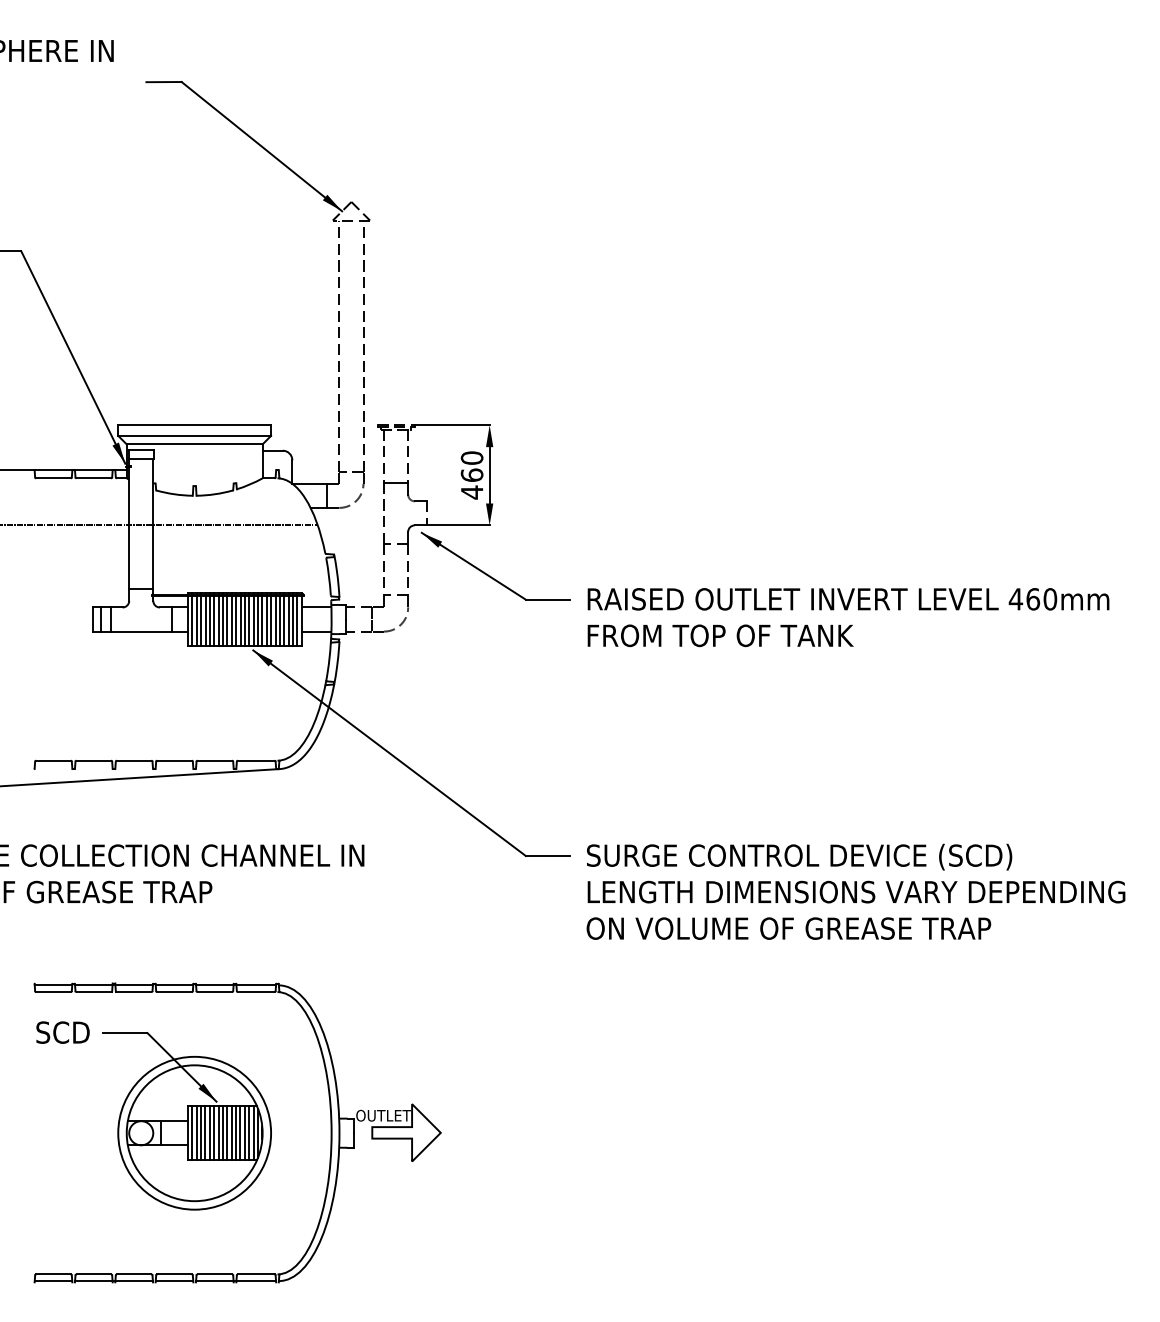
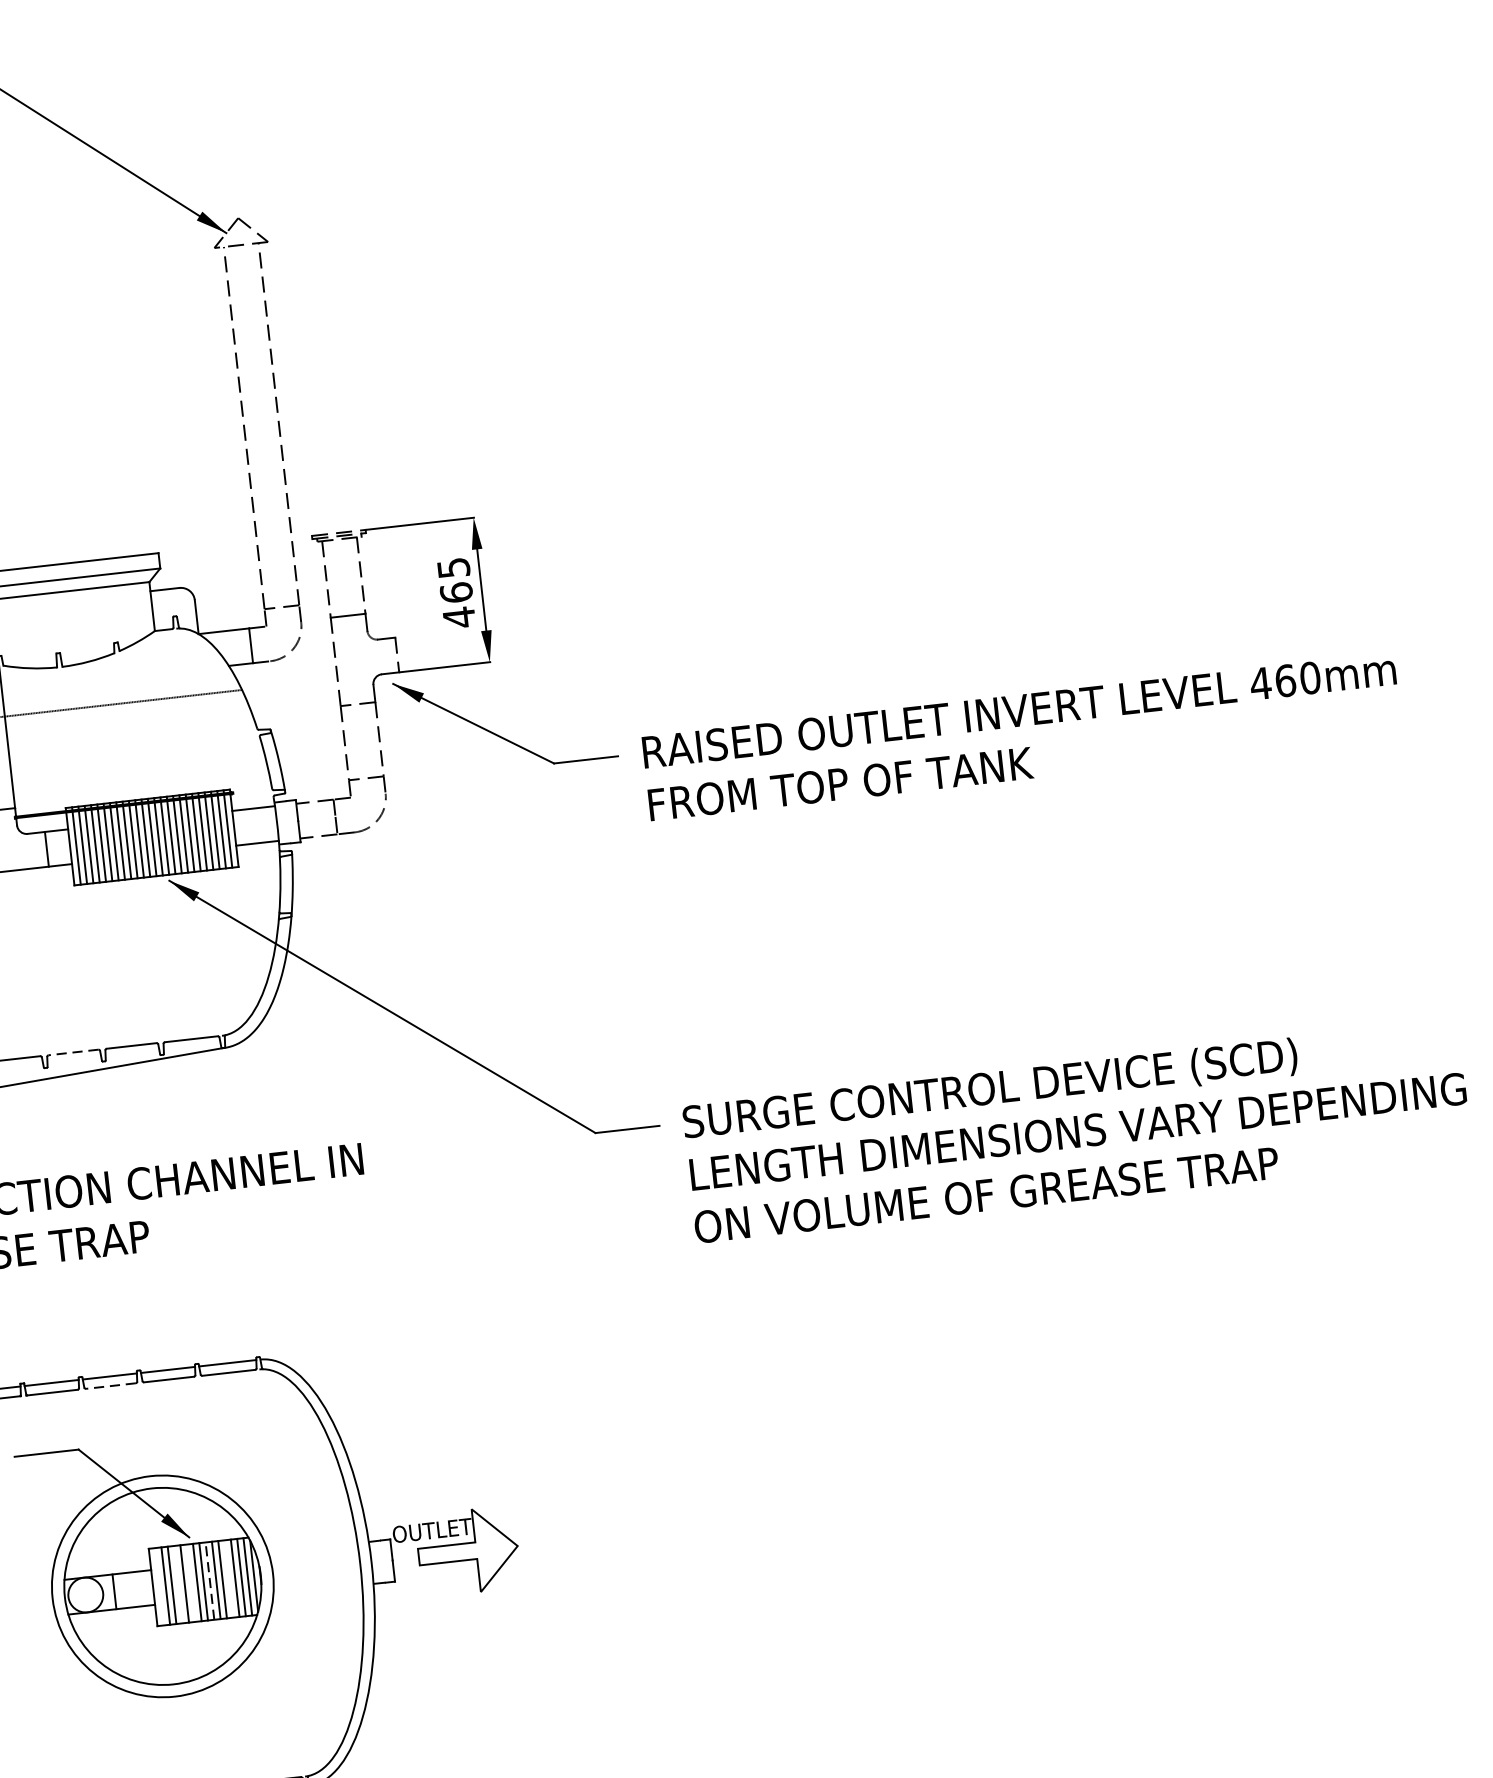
text: (471, 457) -> (452, 567), 460 -> 465
line: (174, 760) -> (73, 1052), solid -> dashed
line: (174, 992) -> (110, 1386), solid -> dashed
line: (192, 1133) -> (159, 1587), removed
line: (205, 1133) -> (178, 1585), removed
line: (214, 1133) -> (191, 1583), removed
line: (227, 1133) -> (210, 1581), solid -> dashed
line: (240, 1133) -> (228, 1579), removed

